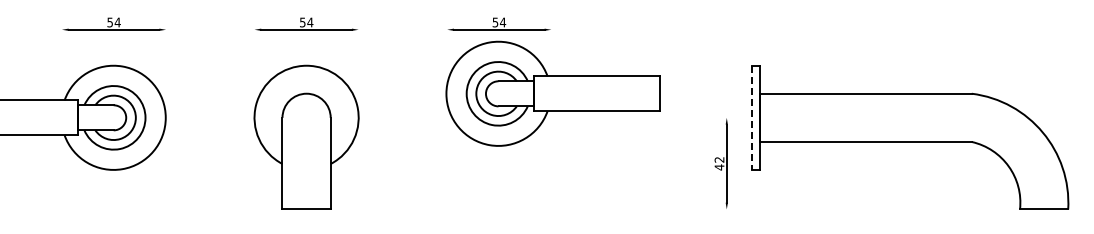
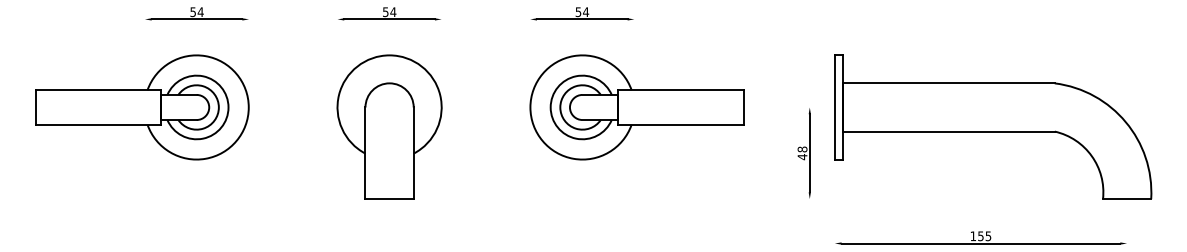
part: (552, 93) -> (636, 107), moved
line: (751, 117) -> (834, 107), dashed -> solid
text: (719, 159) -> (802, 149), 42 -> 48

